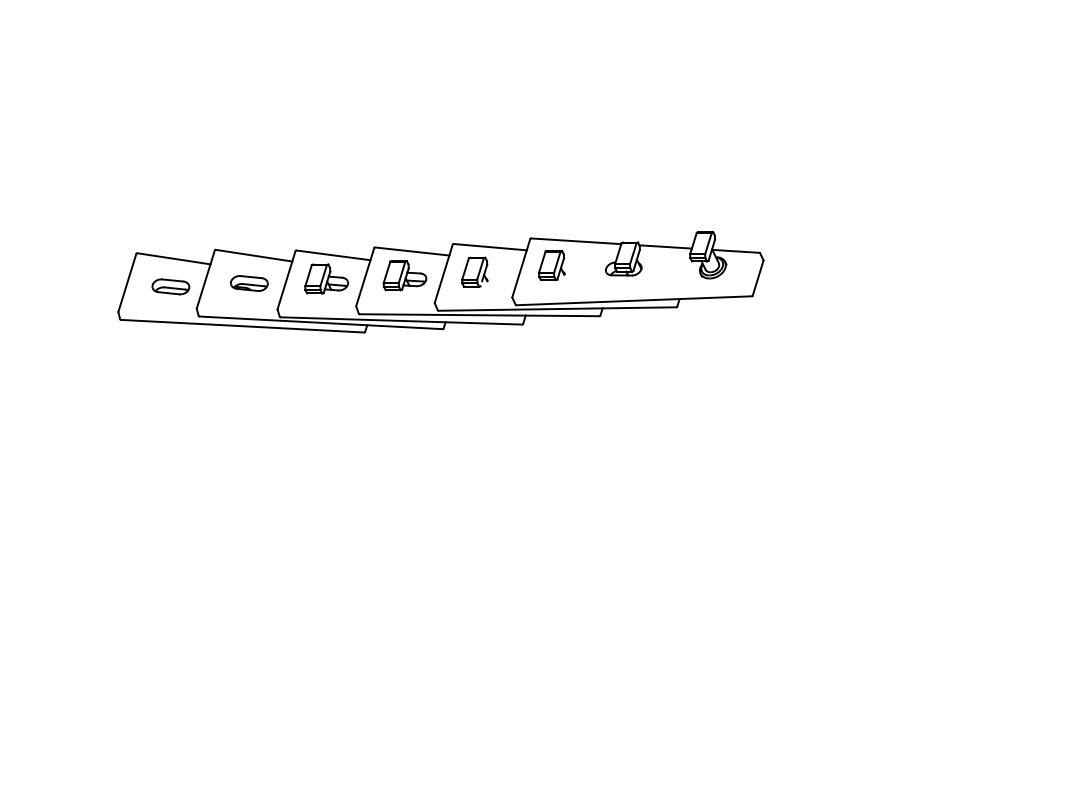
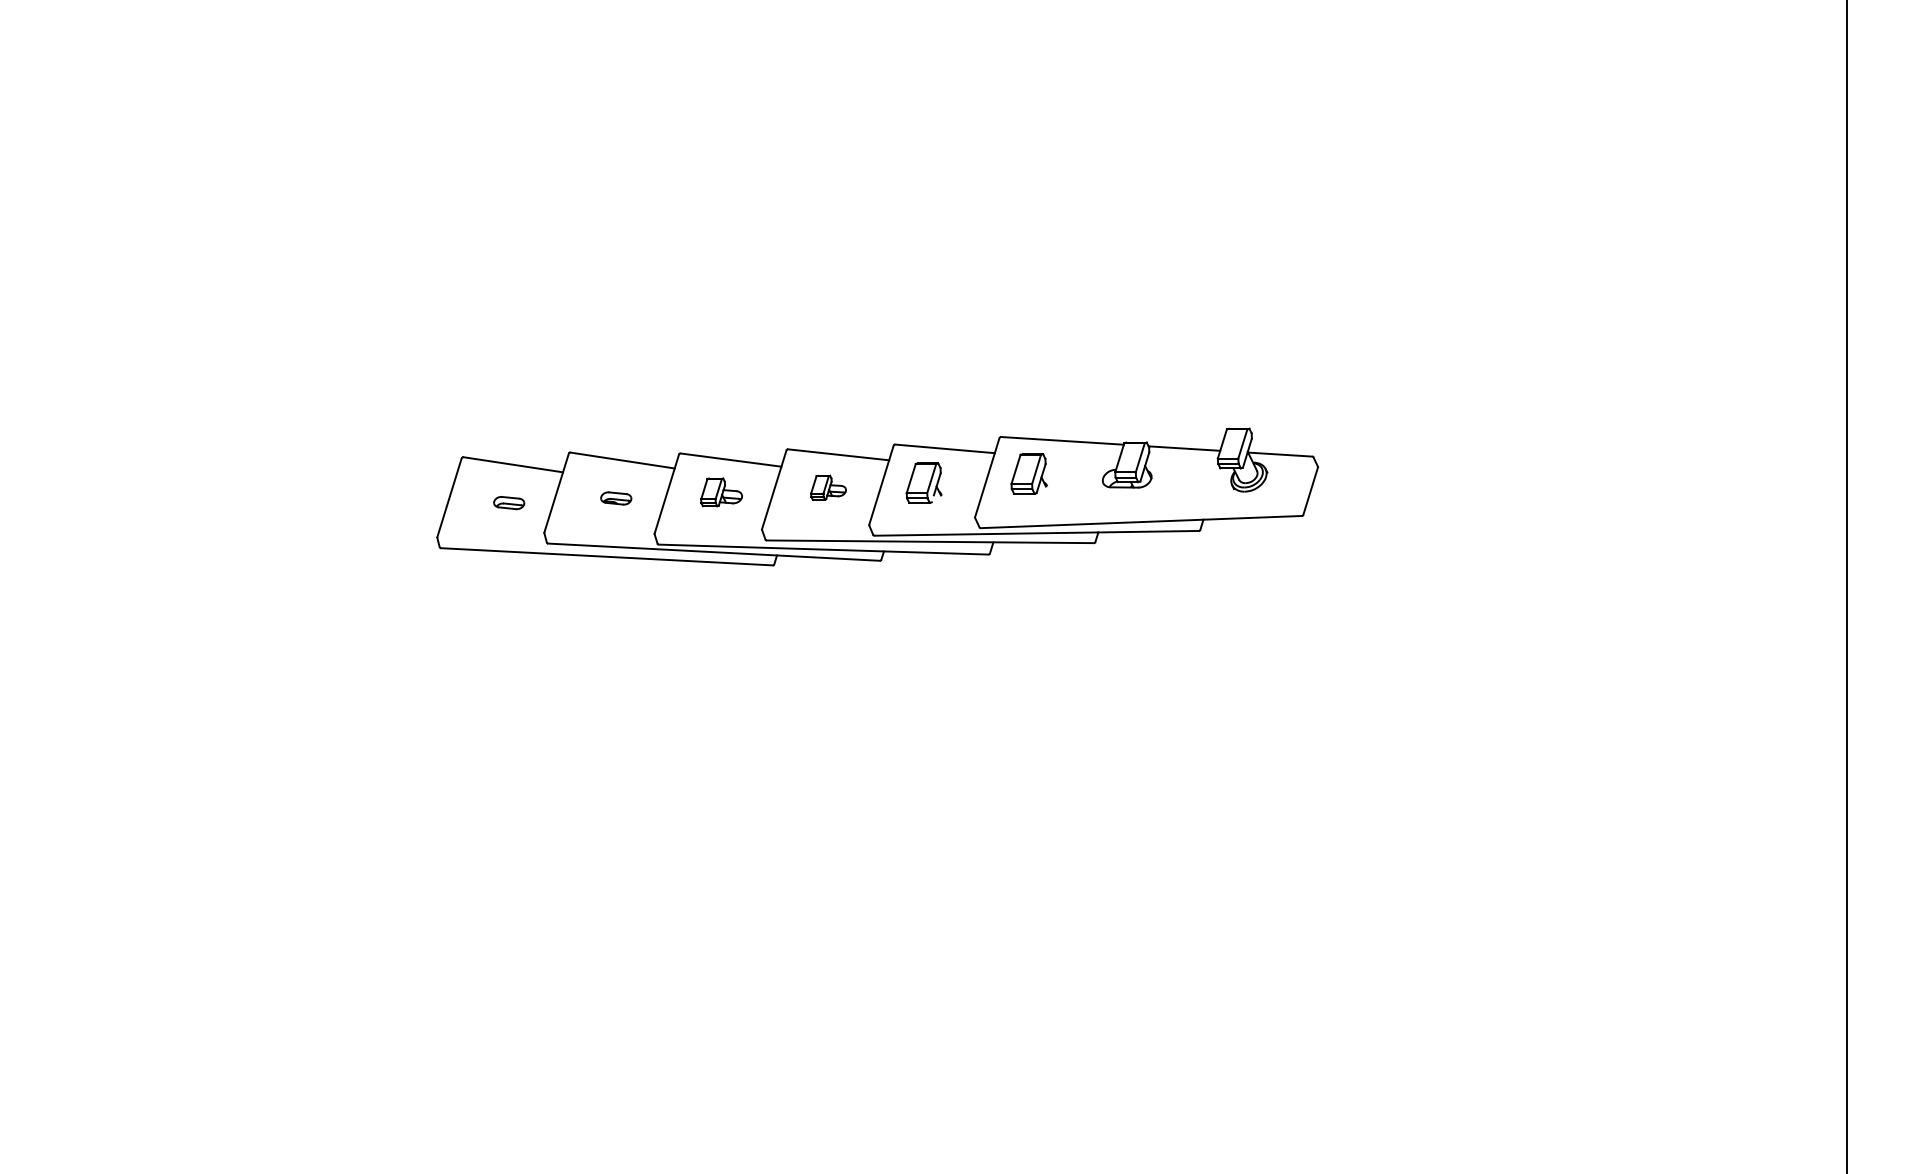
part: (404, 275) -> (828, 487), size x0.6
part: (326, 279) -> (721, 492), size x0.7
part: (249, 283) -> (616, 498), size x0.6
part: (171, 286) -> (509, 502), size x0.6

